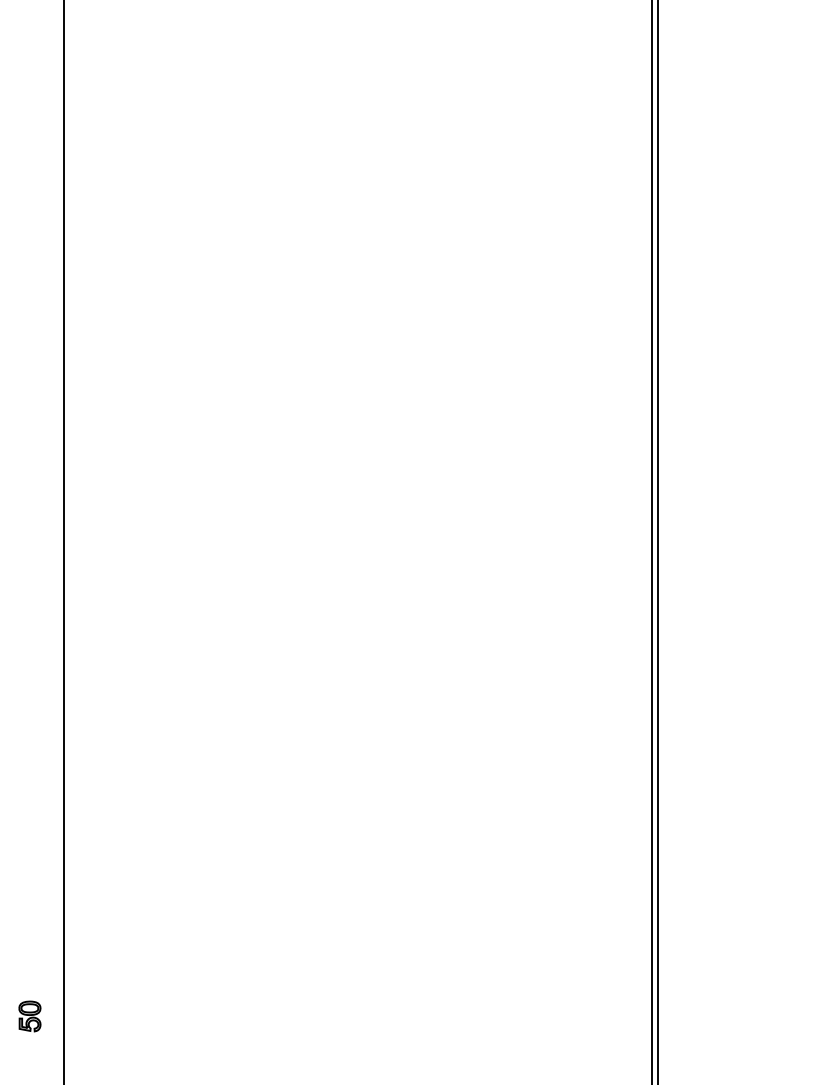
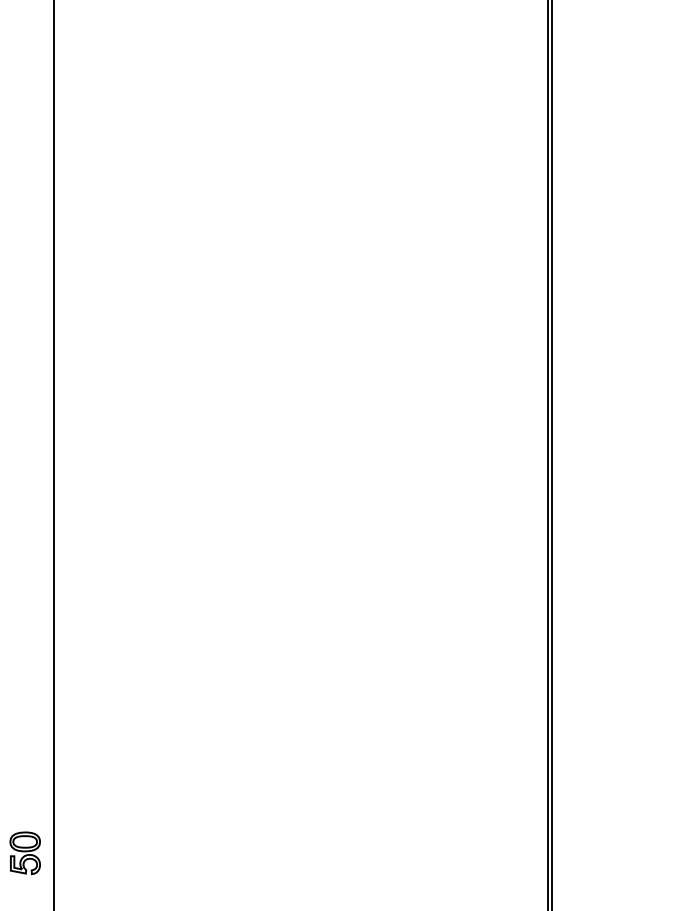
part: (29, 1016) -> (24, 853), size x1.67

